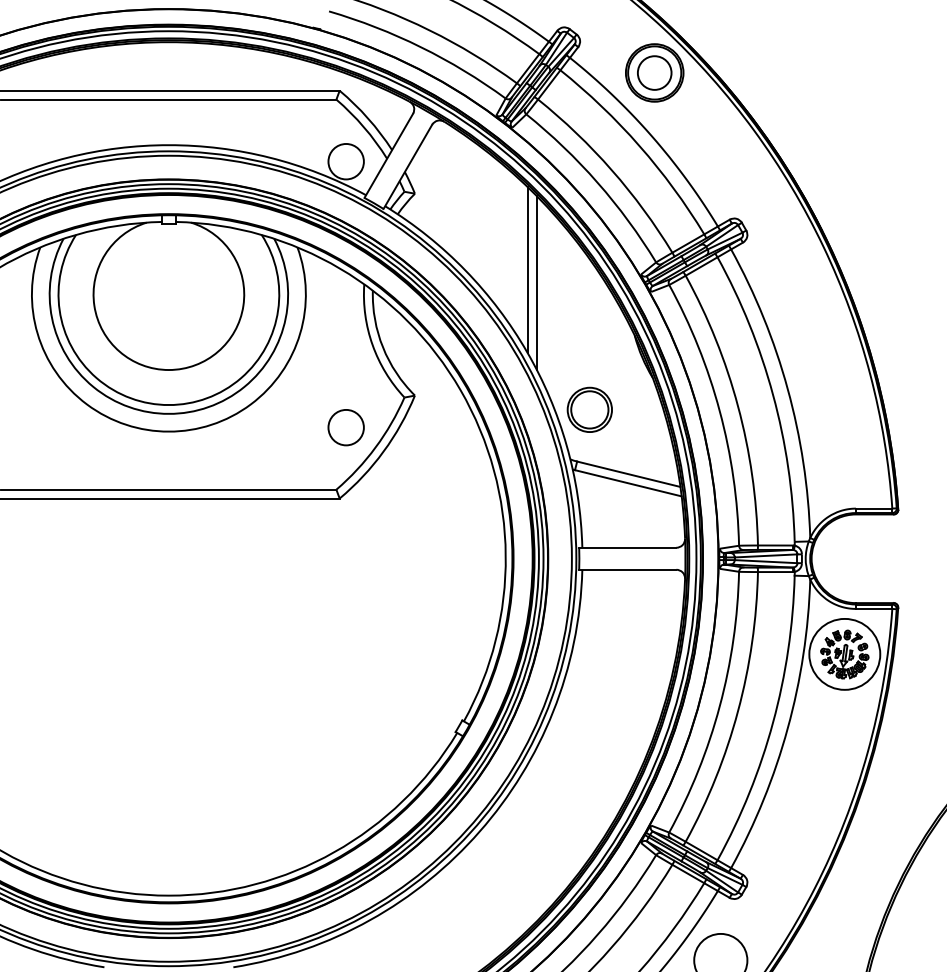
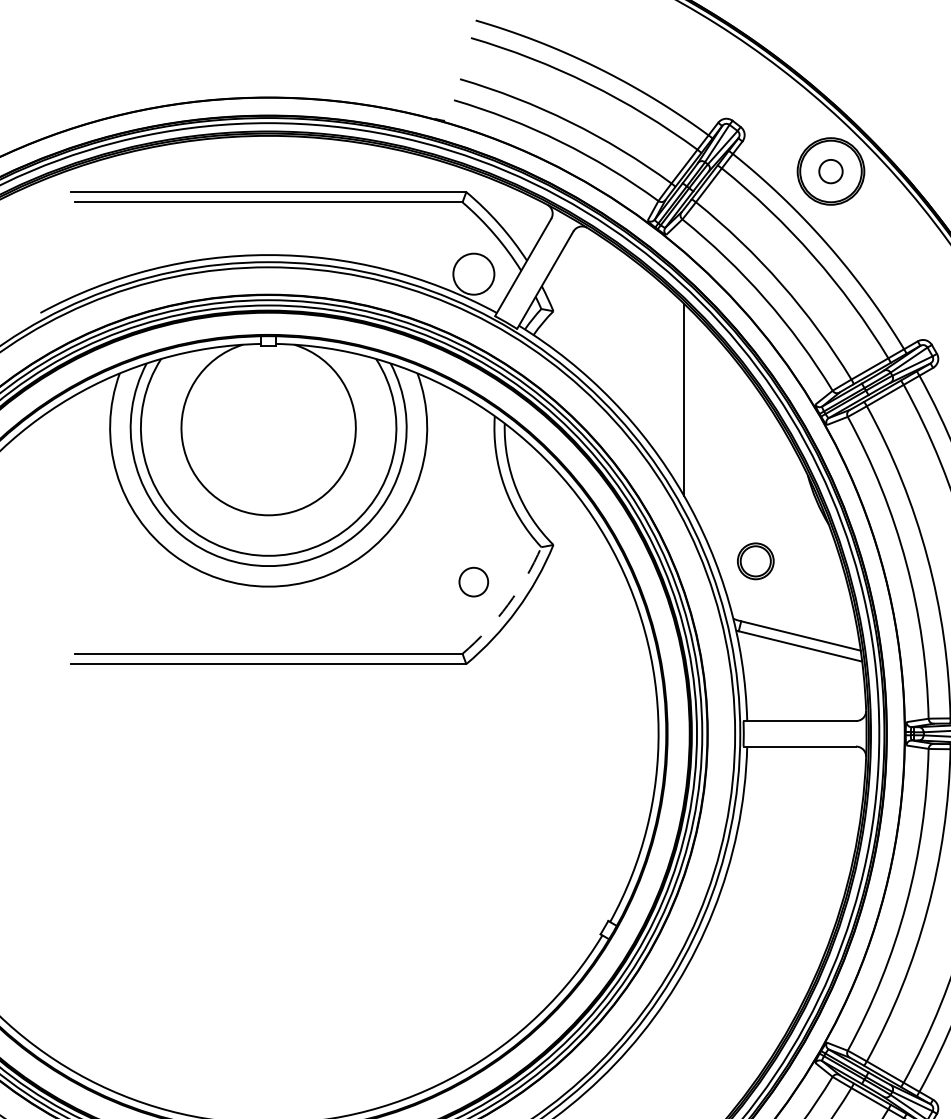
circle: (654, 72) -> (830, 170), size x0.6
line: (536, 282) -> (694, 414), removed
part: (589, 409) -> (755, 561), size x0.7
circle: (345, 427) -> (473, 581), size x0.7
arc: (375, 447) -> (507, 605), solid -> dashed

